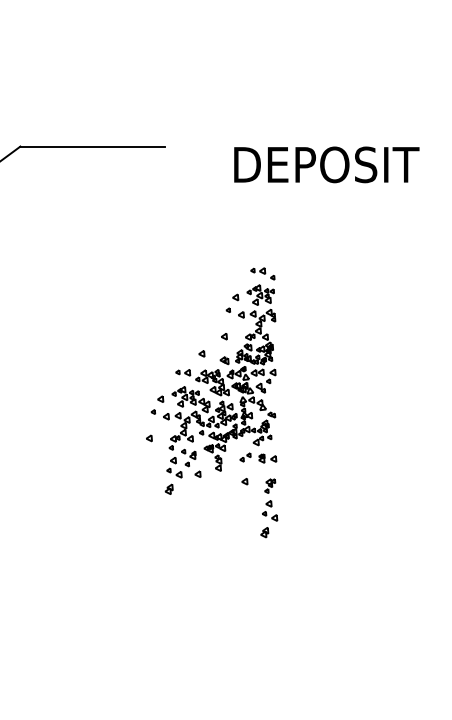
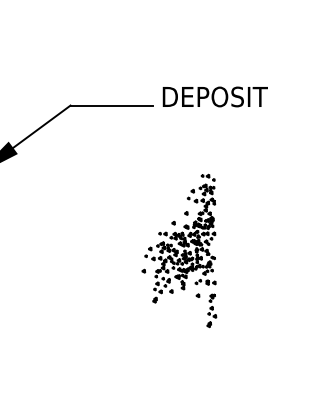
text: (325, 164) -> (214, 96), moved

